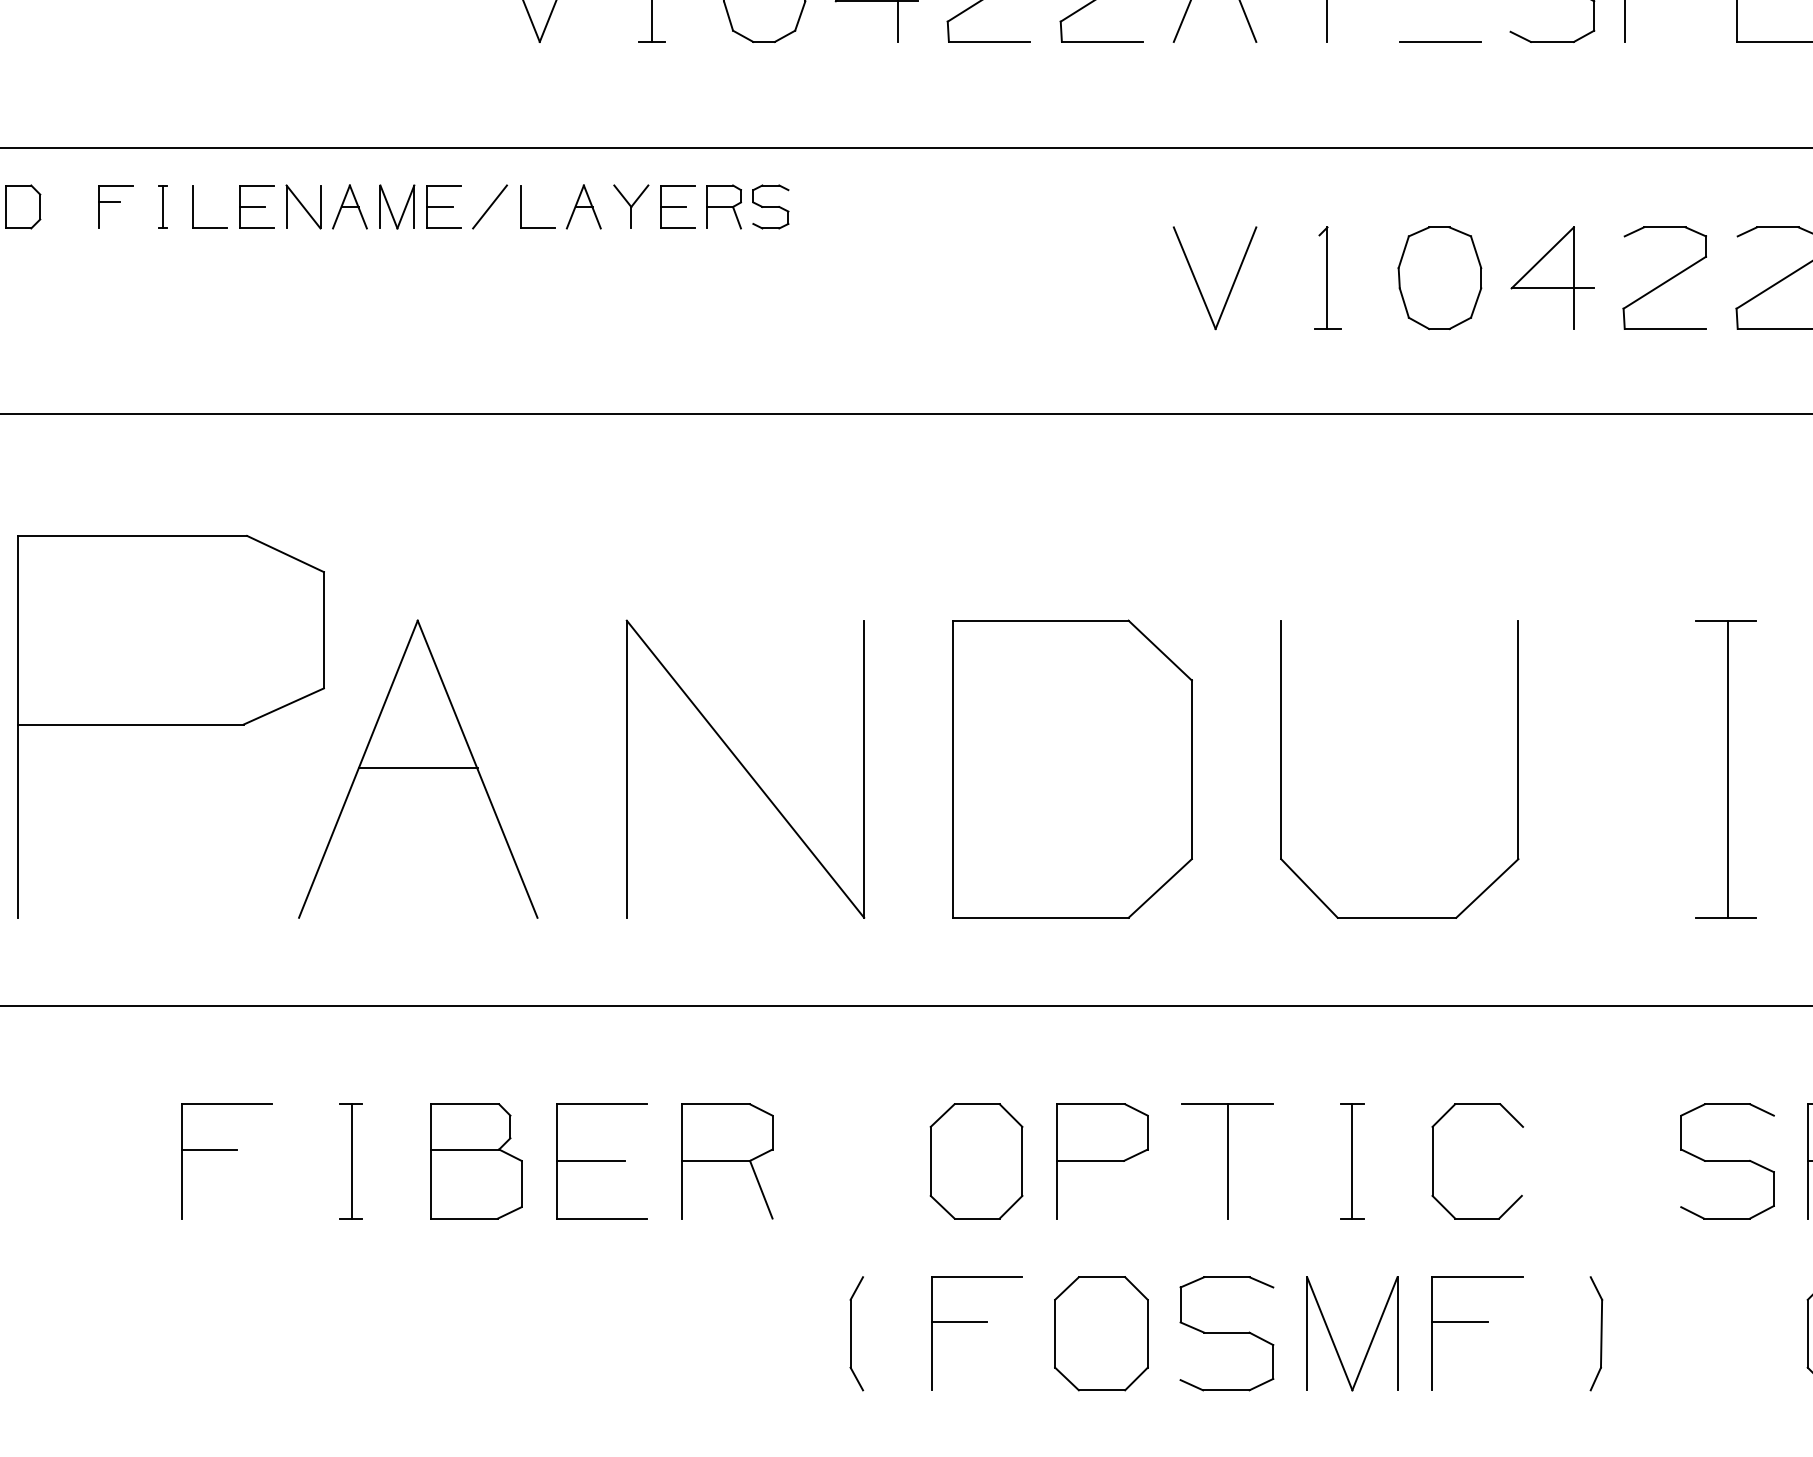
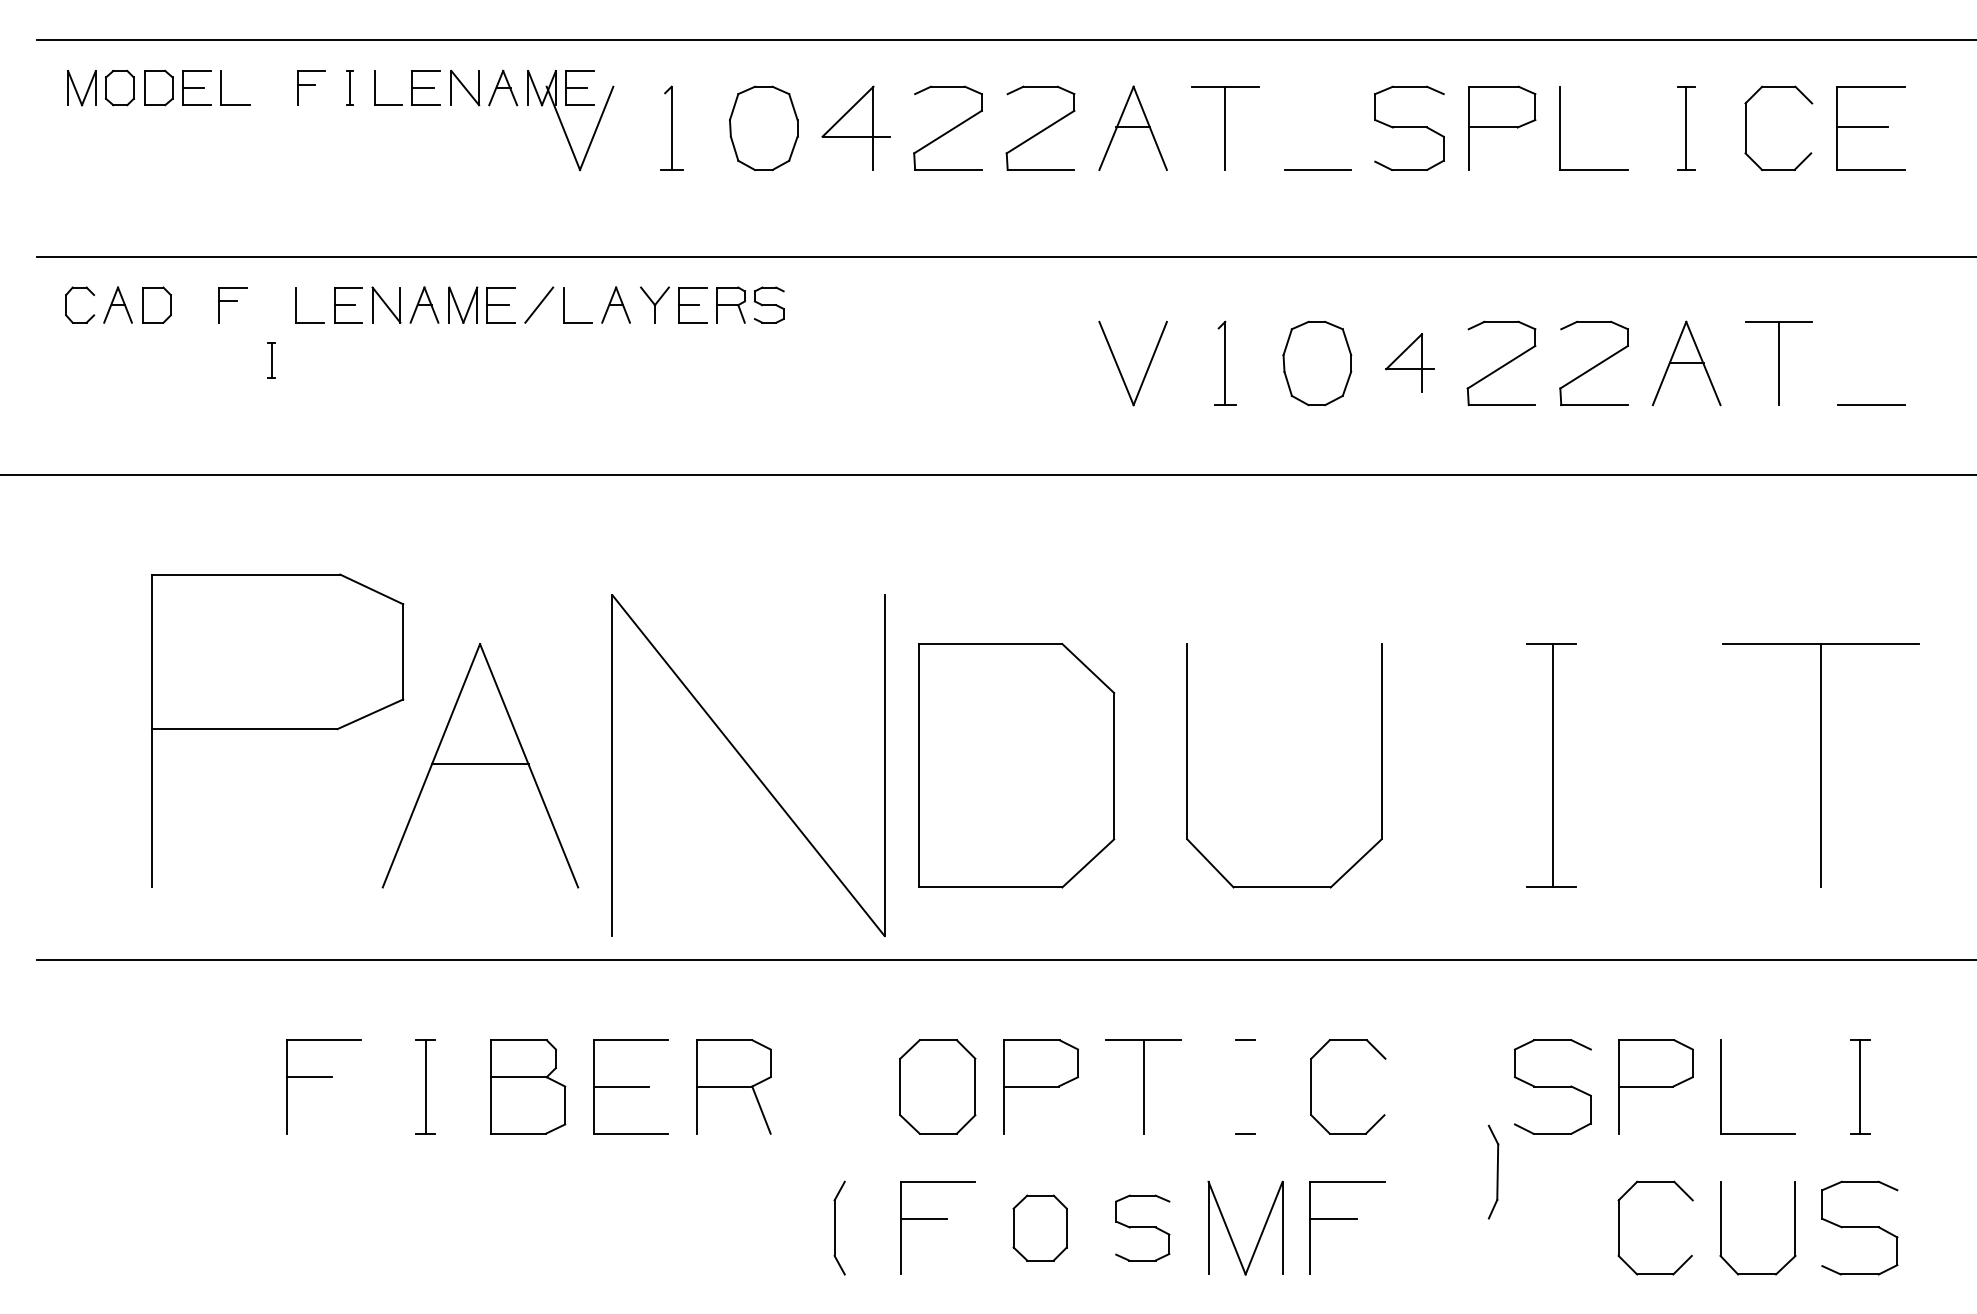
part: (163, 207) -> (271, 360), moved
part: (1552, 276) -> (1409, 362), size x0.7
part: (745, 768) -> (748, 765), size x1.4
line: (1352, 1160) -> (1245, 1086), removed
part: (1101, 1332) -> (1040, 1227), size x0.7
part: (1226, 1332) -> (1142, 1227), size x0.7
part: (1596, 1332) -> (1493, 1171), moved

